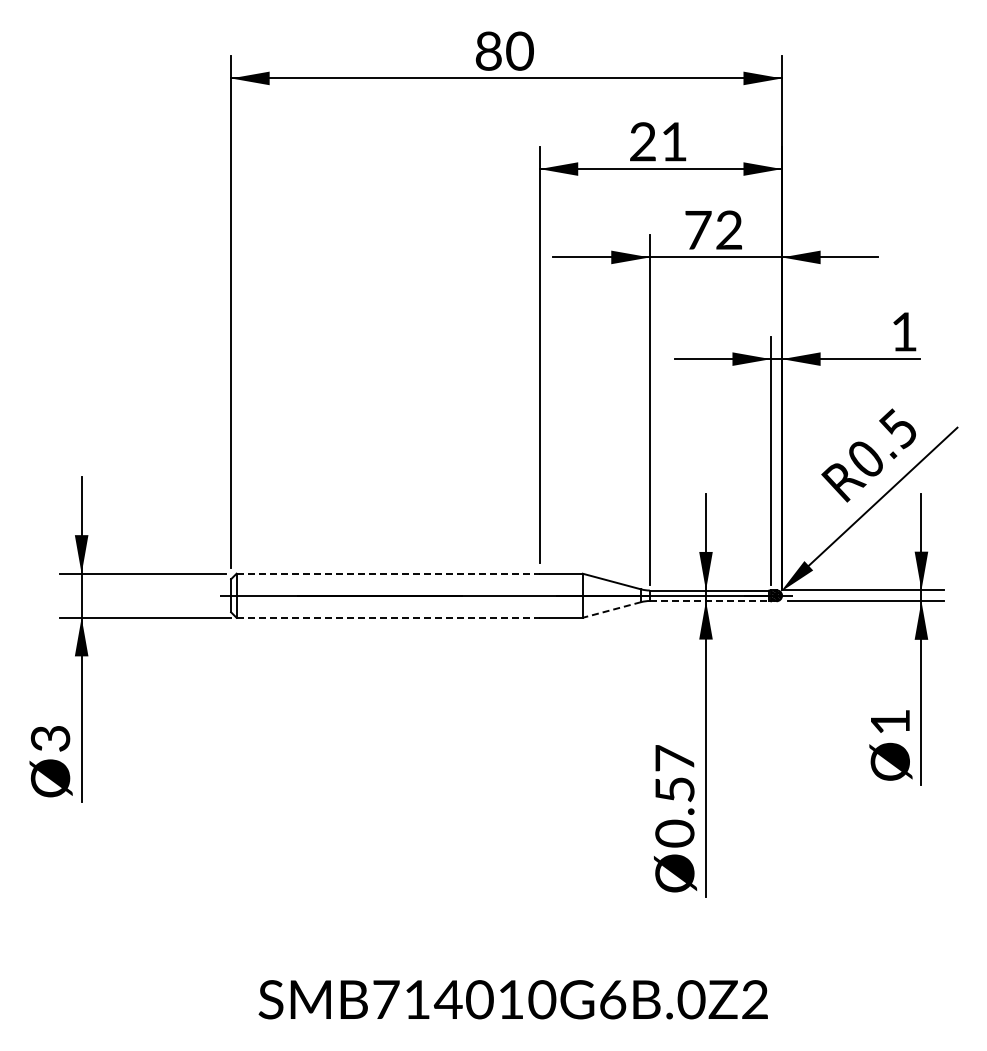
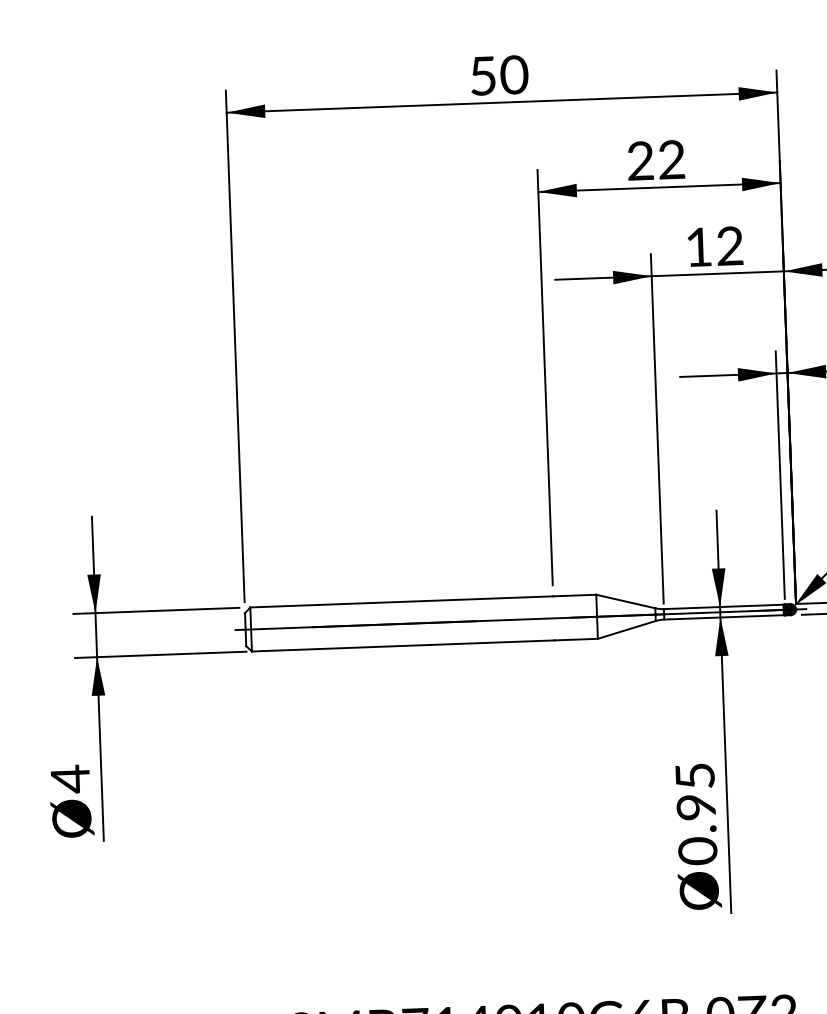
text: (488, 50) -> (482, 75), 80 -> 50
text: (673, 141) -> (671, 159), 21 -> 22
text: (698, 230) -> (699, 247), 72 -> 12
line: (388, 573) -> (402, 601), dashed -> solid
line: (709, 601) -> (723, 617), dashed -> solid
line: (611, 610) -> (626, 630), dashed -> solid
line: (388, 617) -> (403, 645), dashed -> solid
text: (50, 738) -> (70, 778), 3 -> 4
text: (674, 773) -> (695, 791), 0.57 -> 0.95

